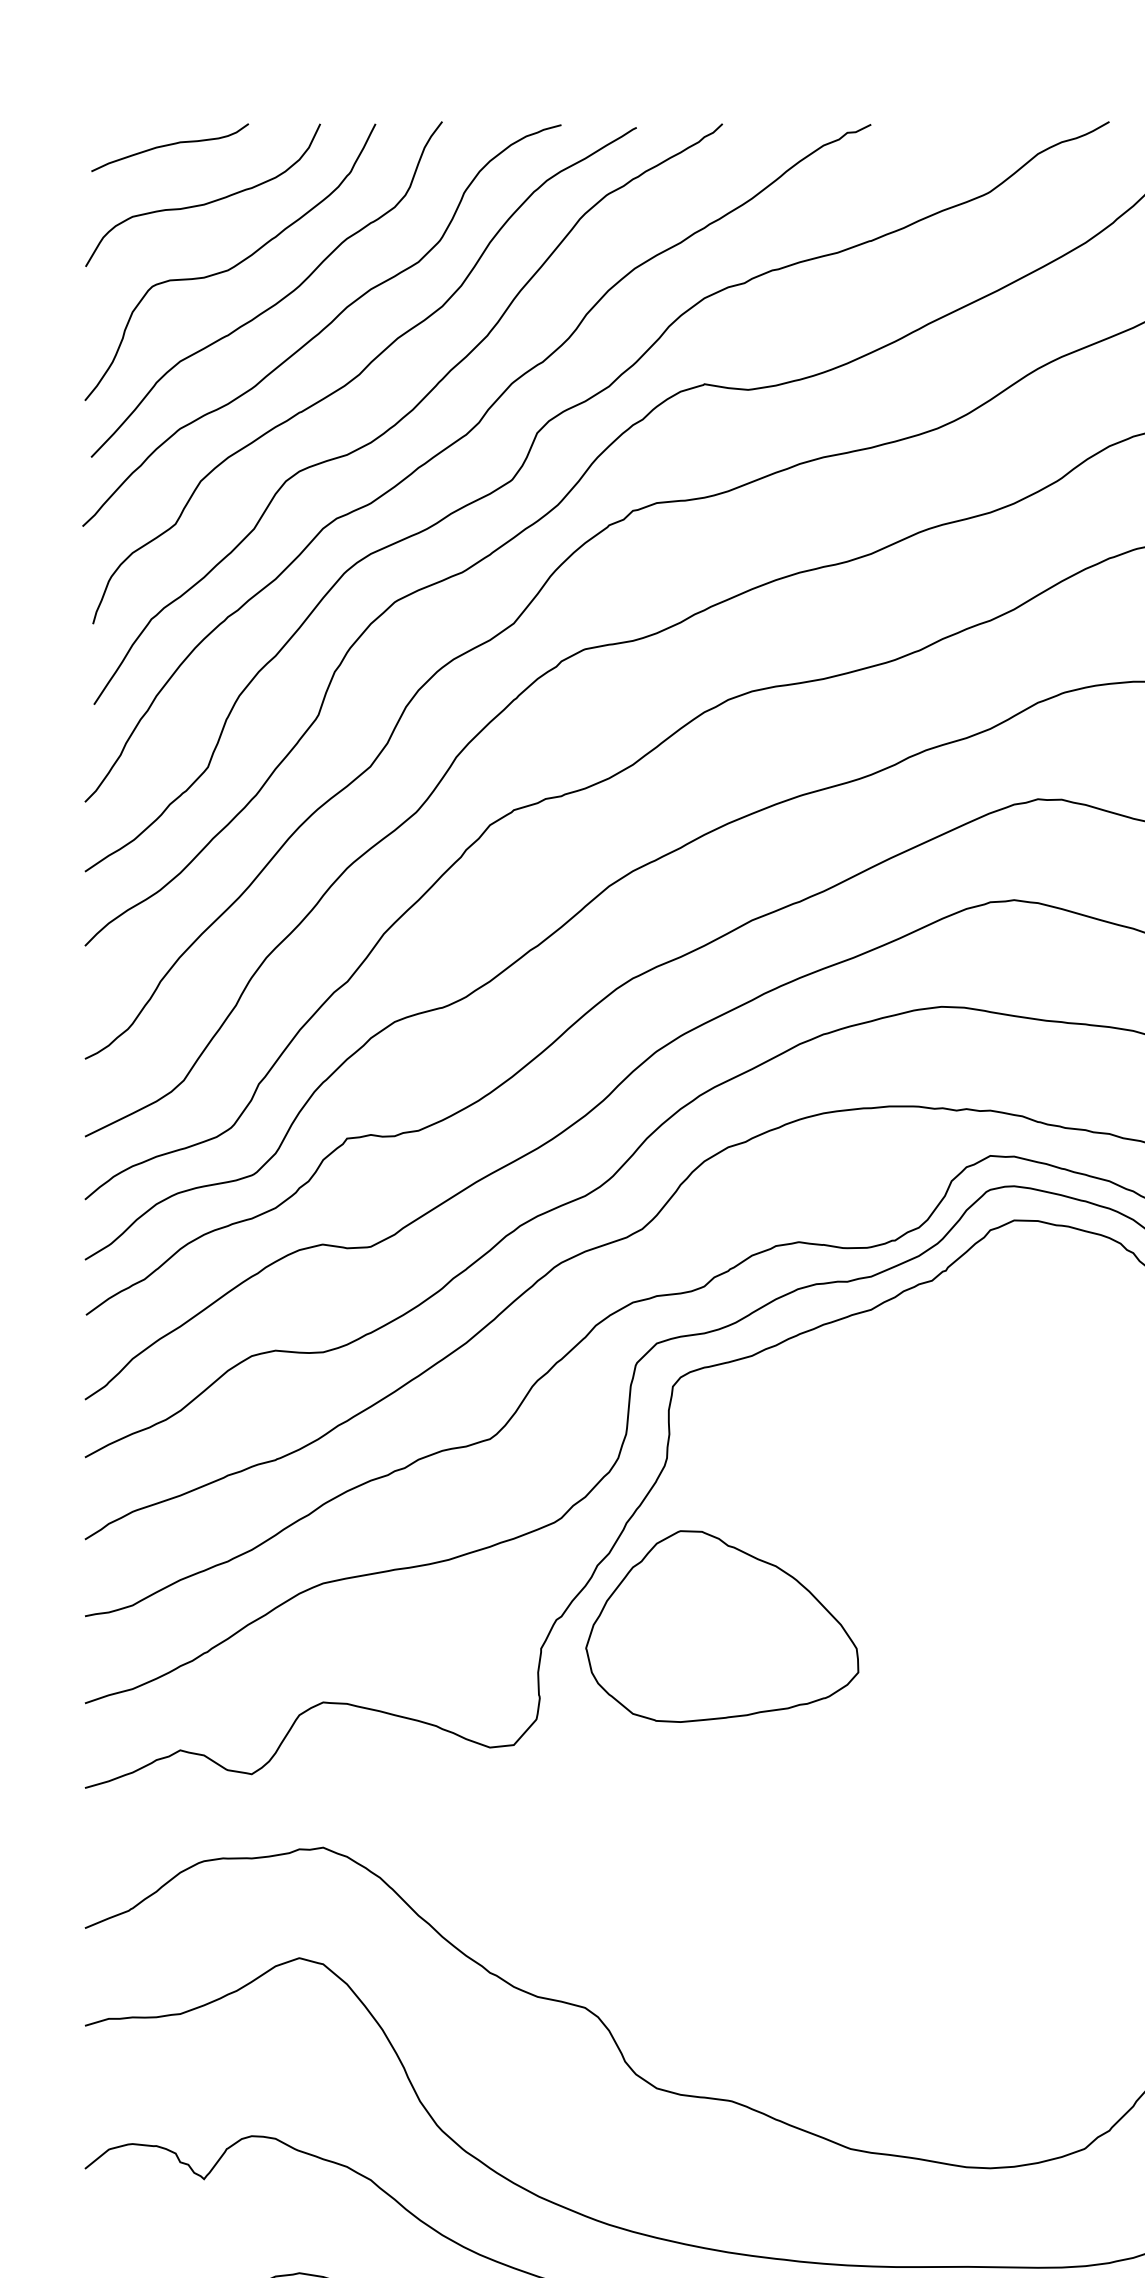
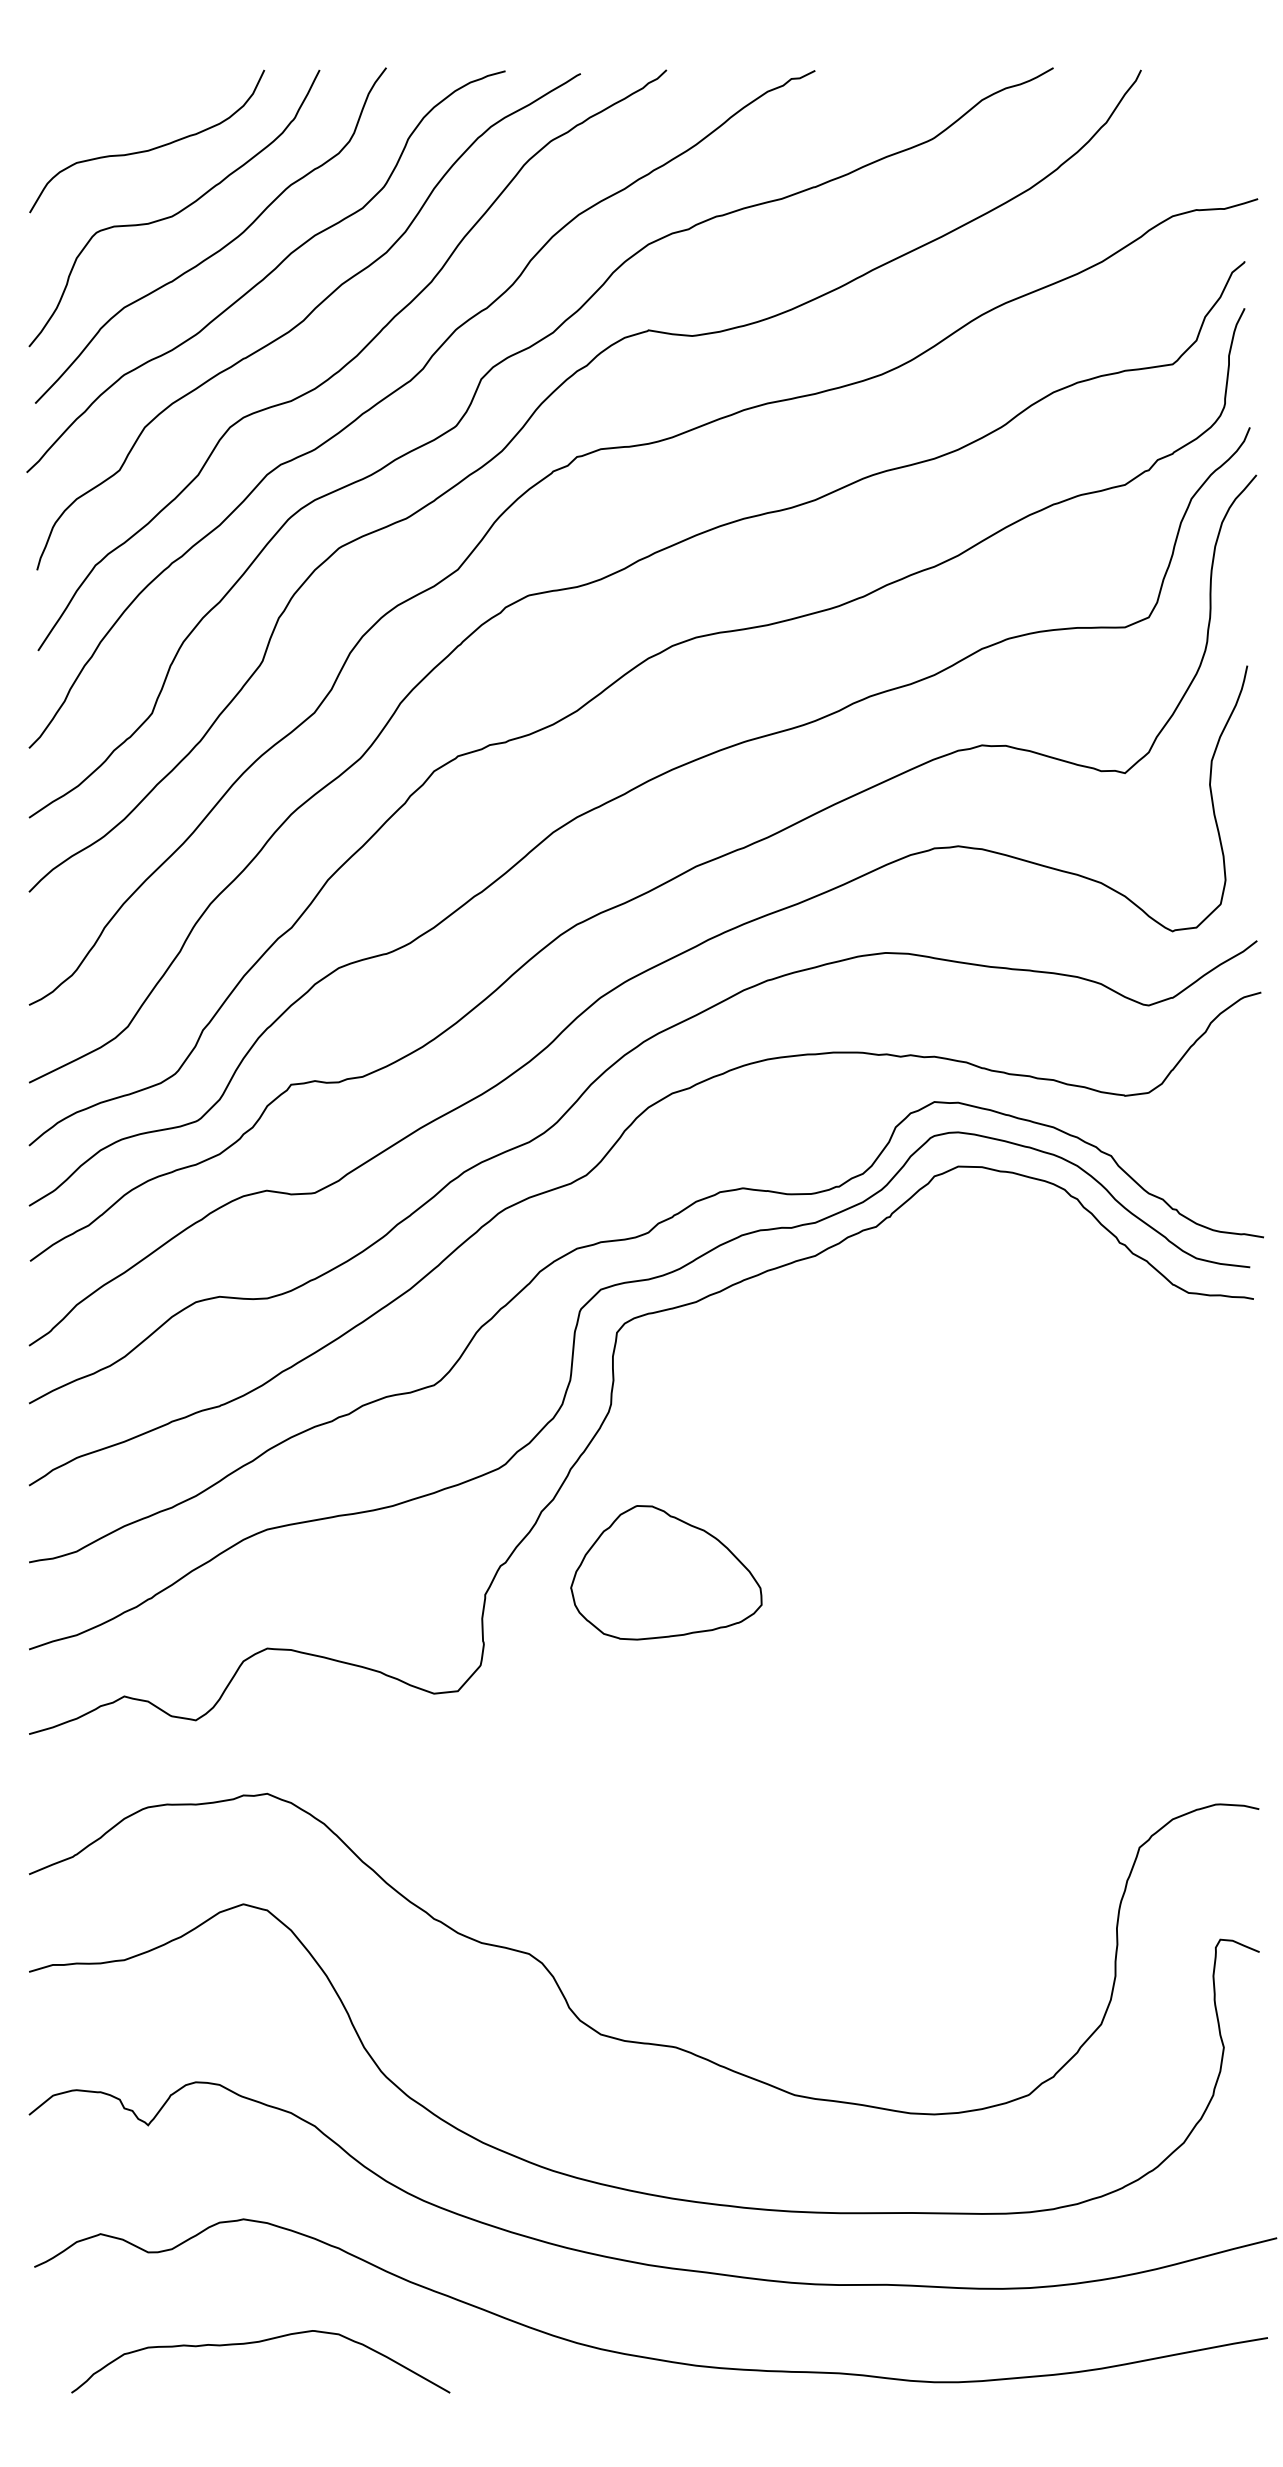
curve: (170, 145) -> (114, 91), removed
part: (722, 1626) -> (666, 1572), size x0.7

